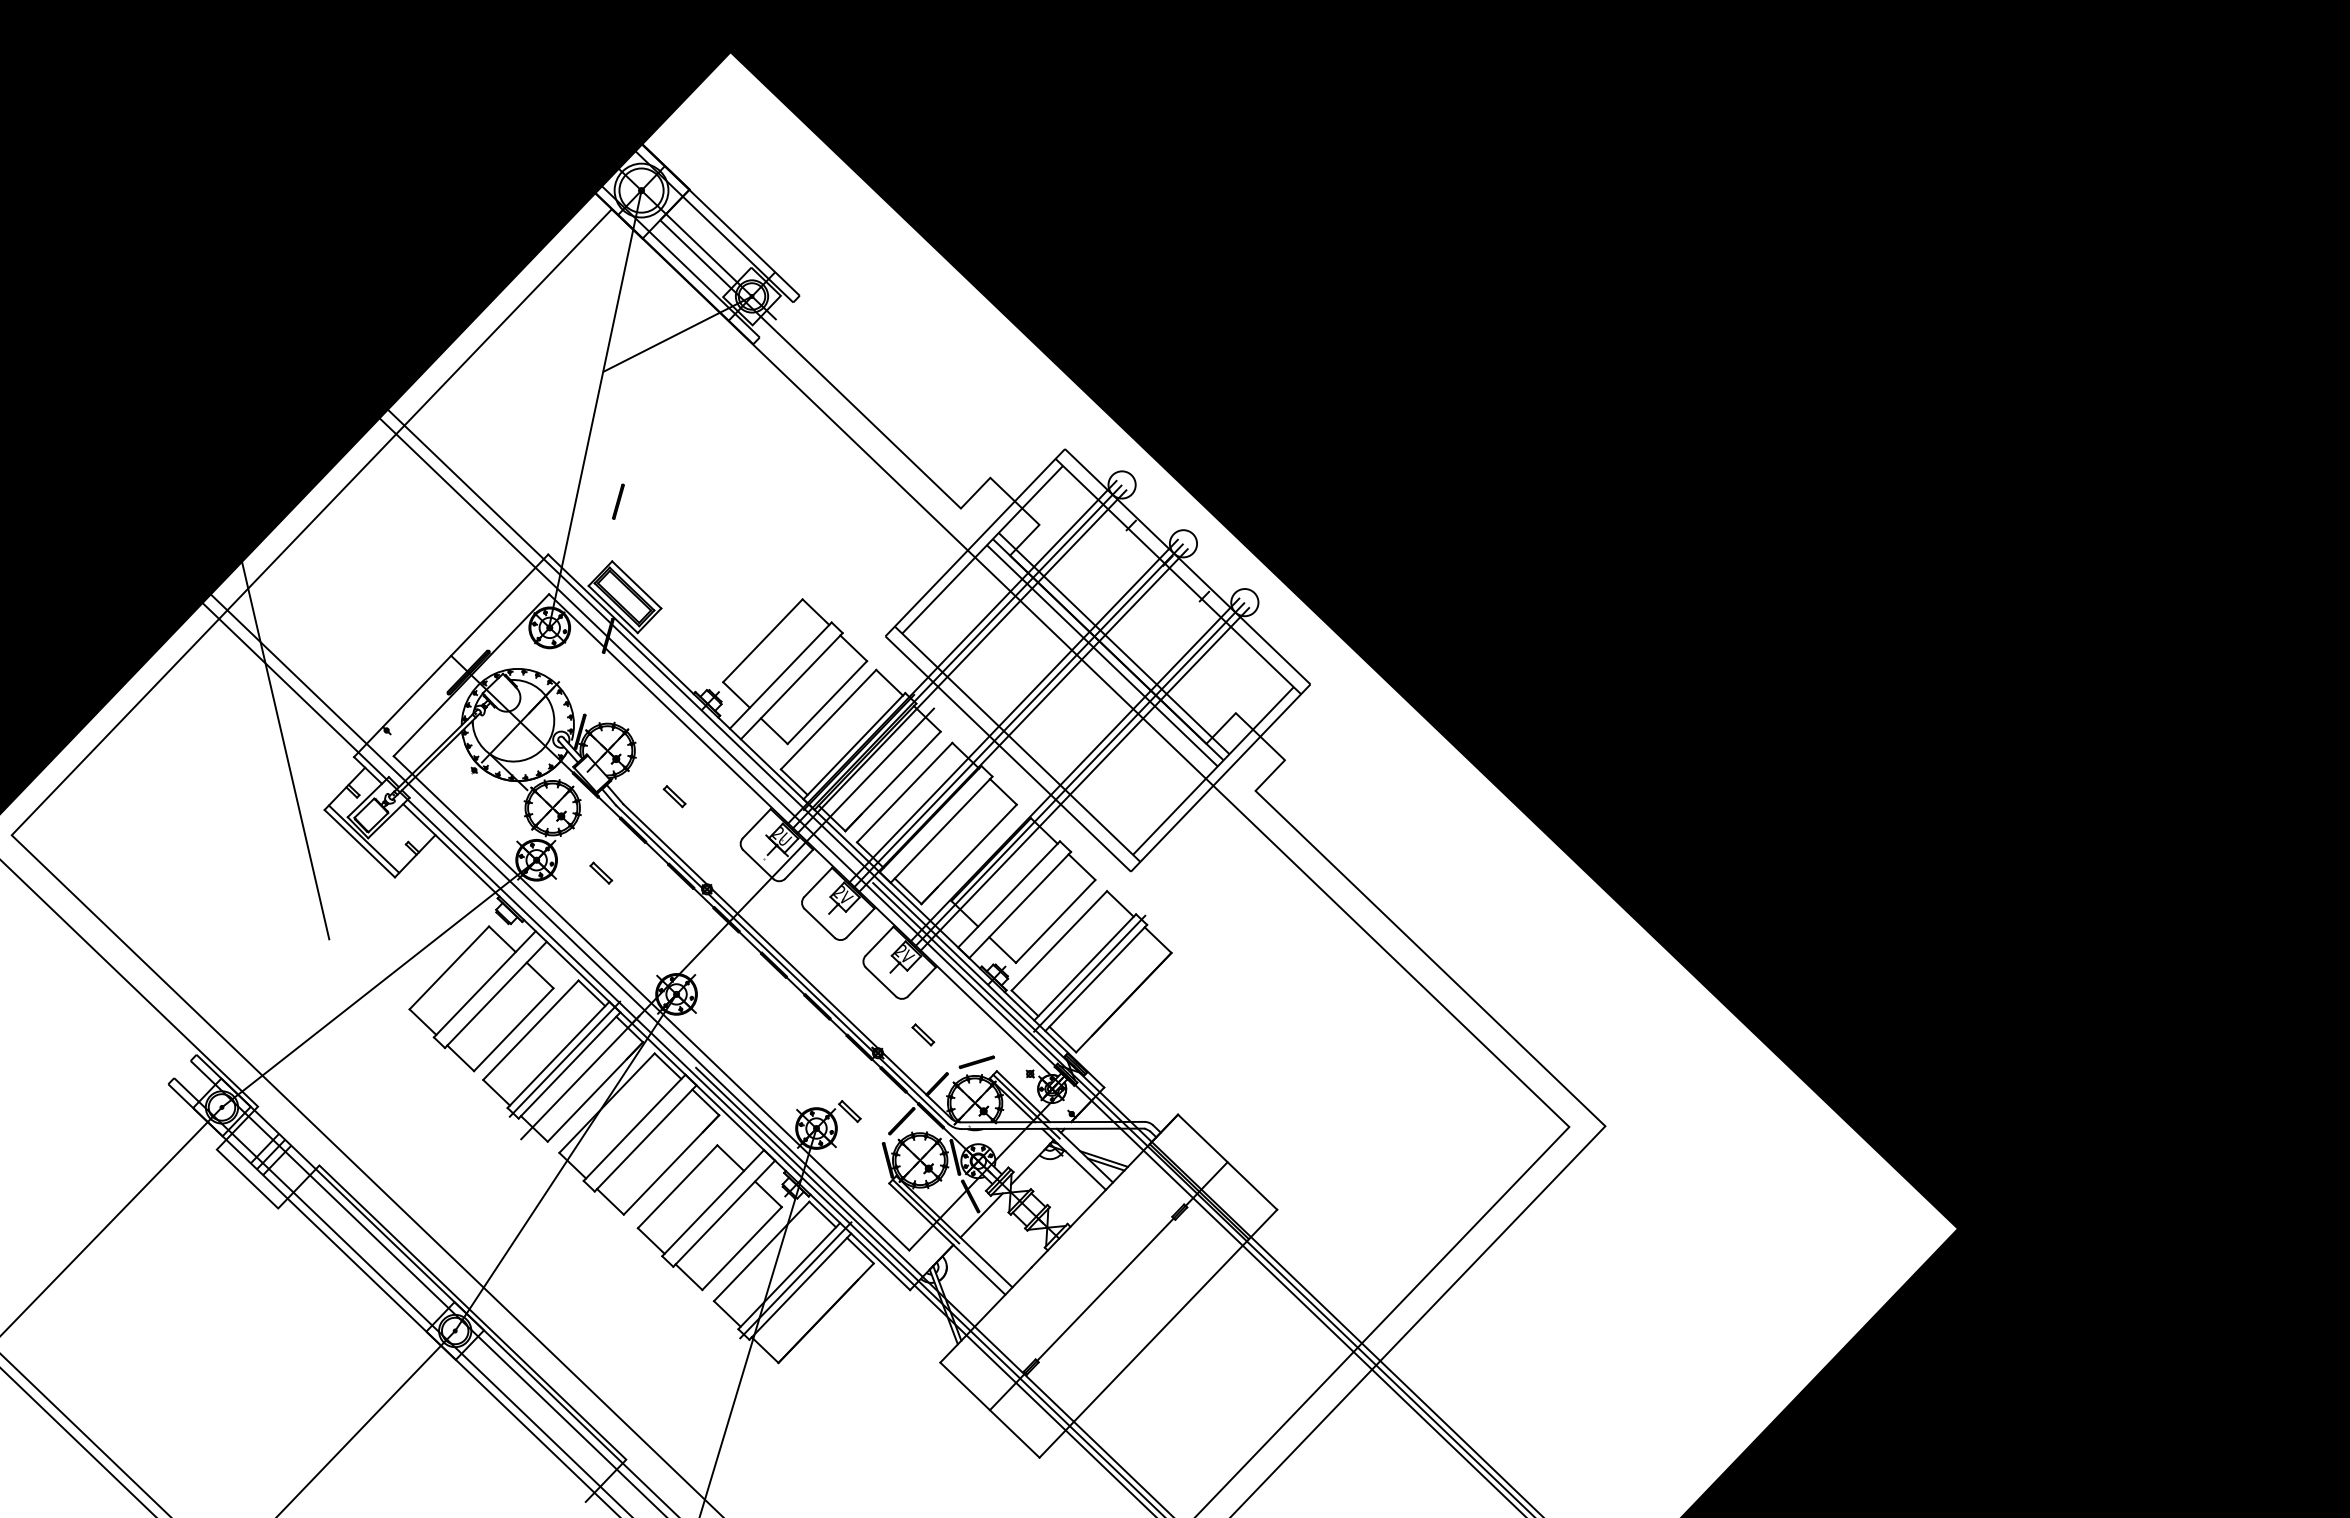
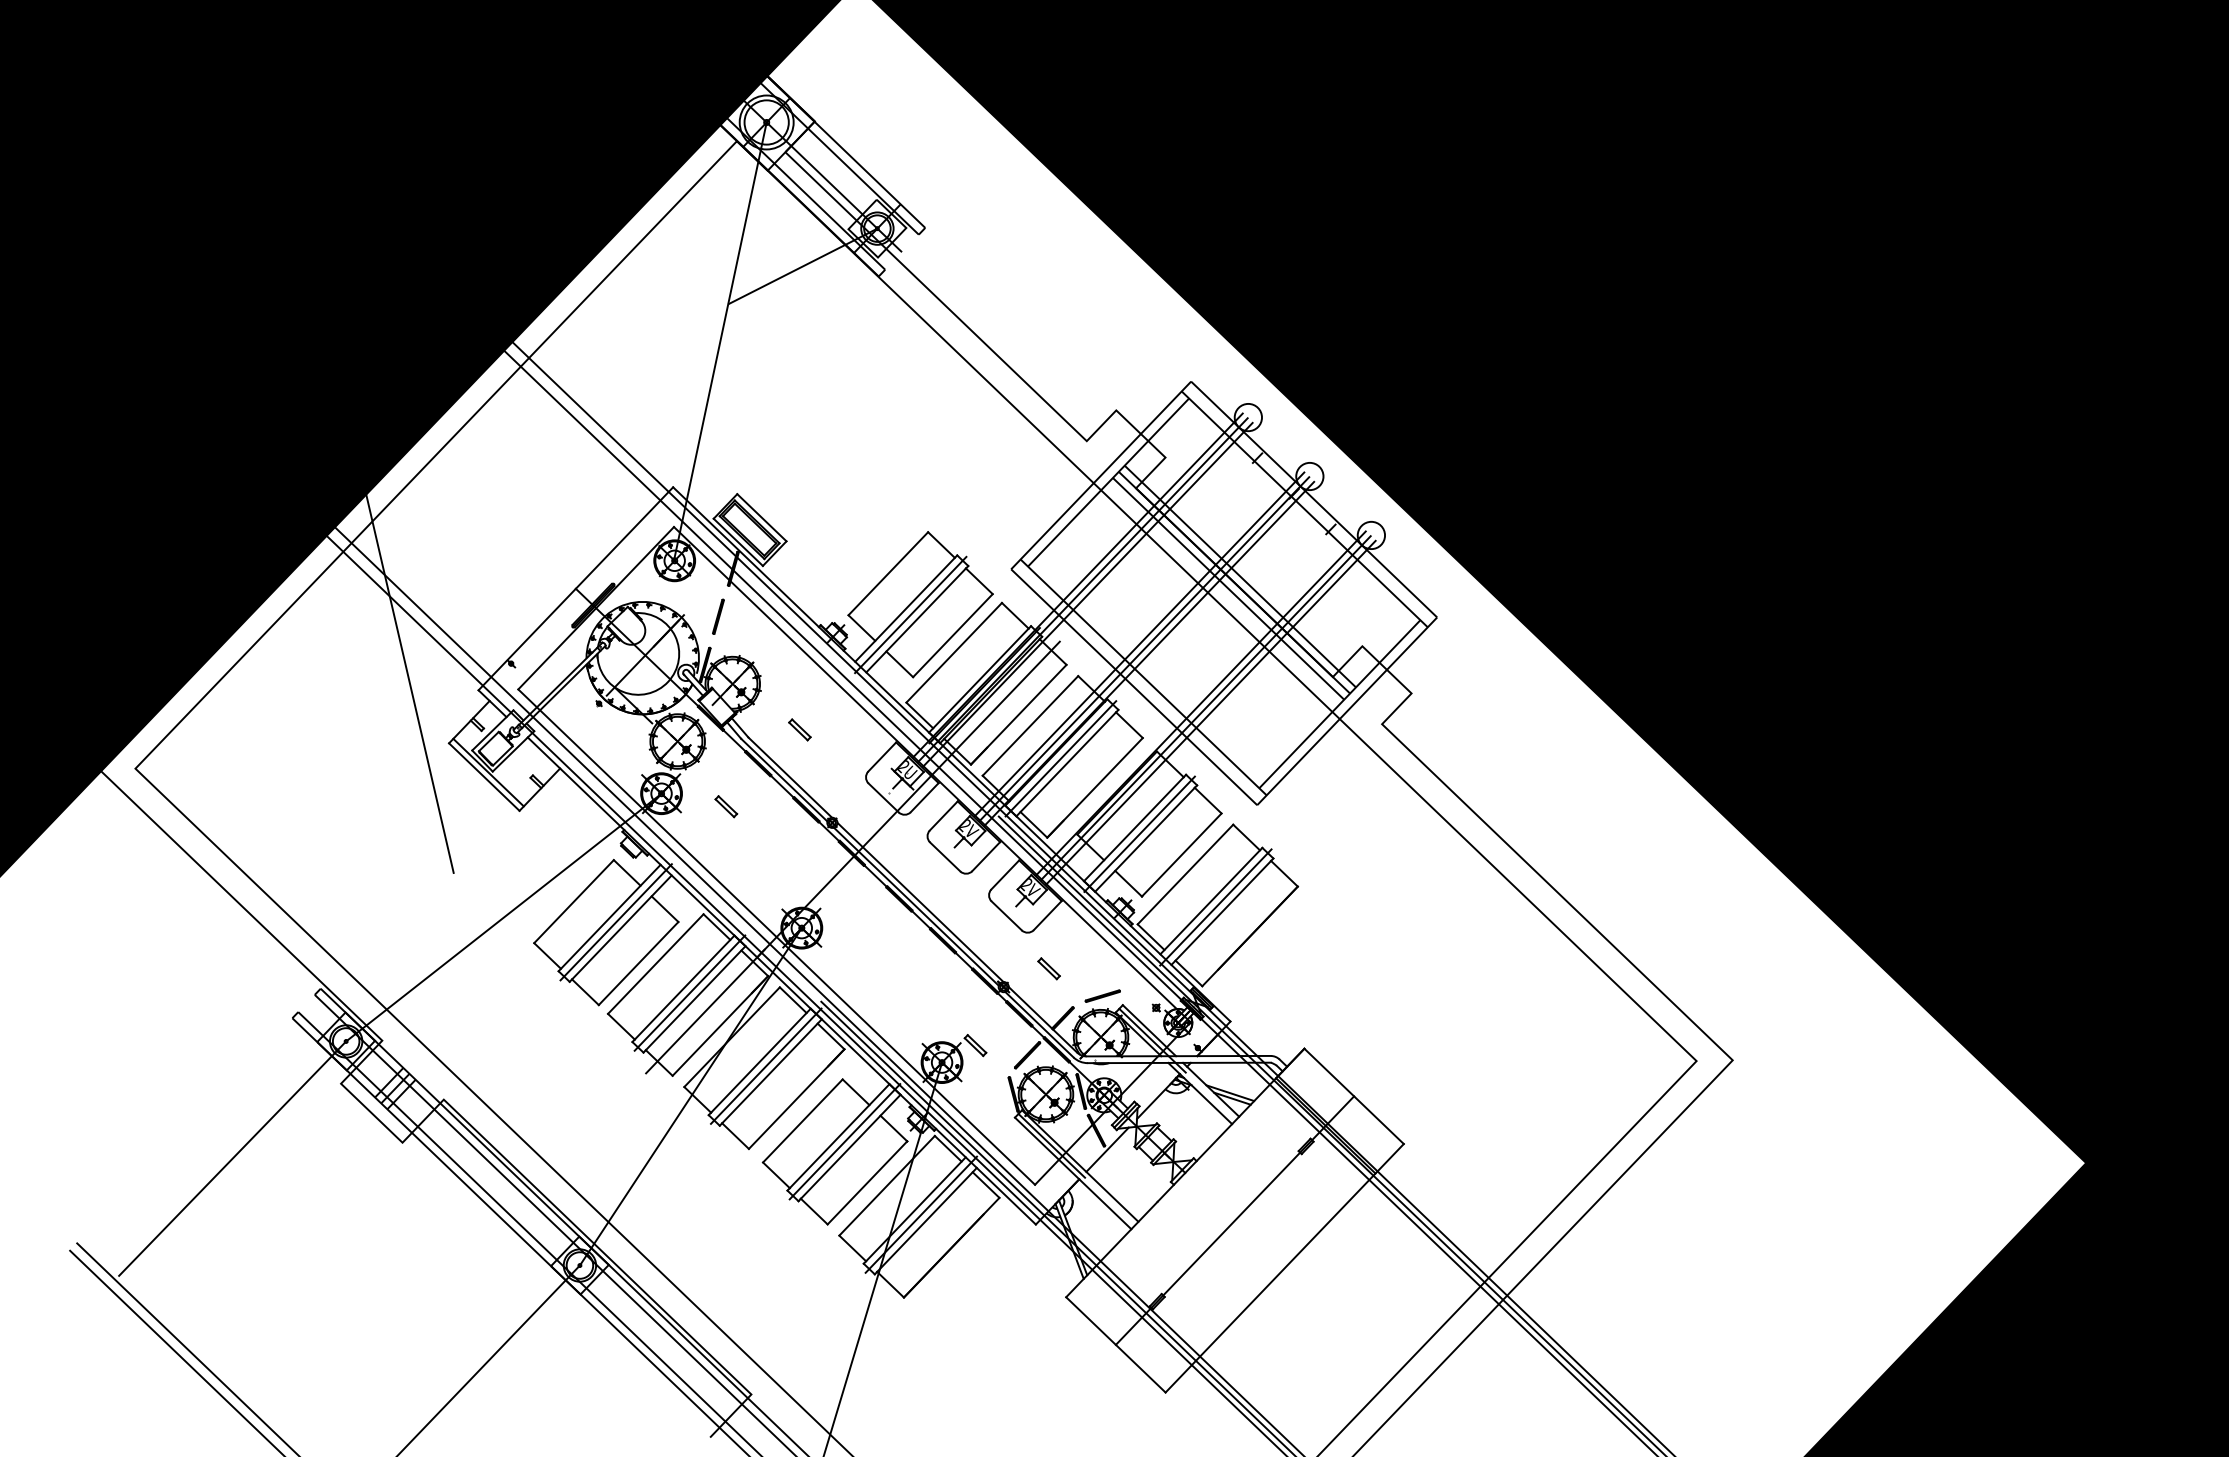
line: (618, 501) -> (718, 616), moved
line: (784, 681) -> (909, 614), added
line: (934, 824) -> (1060, 757), added
line: (1013, 900) -> (1139, 834), added
line: (490, 988) -> (615, 922), added
line: (640, 1131) -> (765, 1065), added
line: (719, 1206) -> (844, 1140), added

